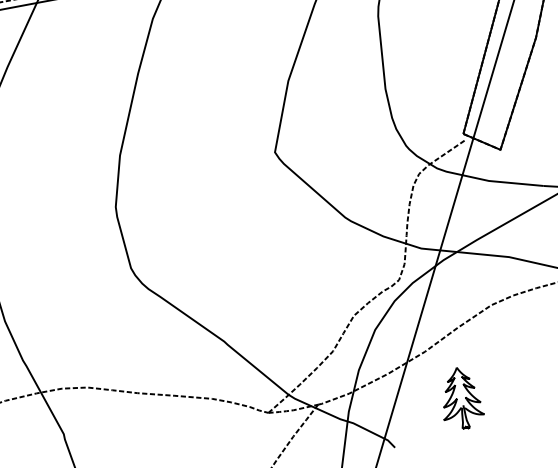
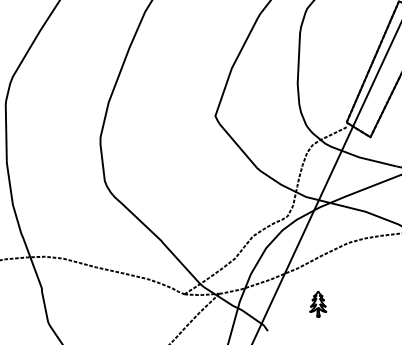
part: (460, 399) -> (317, 304), size x0.6

